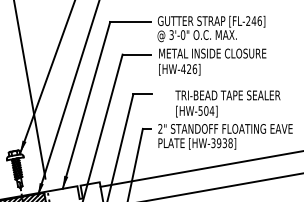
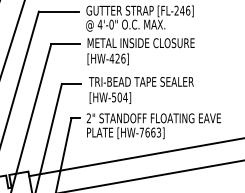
text: (171, 34) -> (100, 24), 3'-0" -> 4'-0"
text: (227, 103) -> (140, 89), moved
text: (221, 143) -> (149, 132), [HW-3938] -> [HW-7663]

